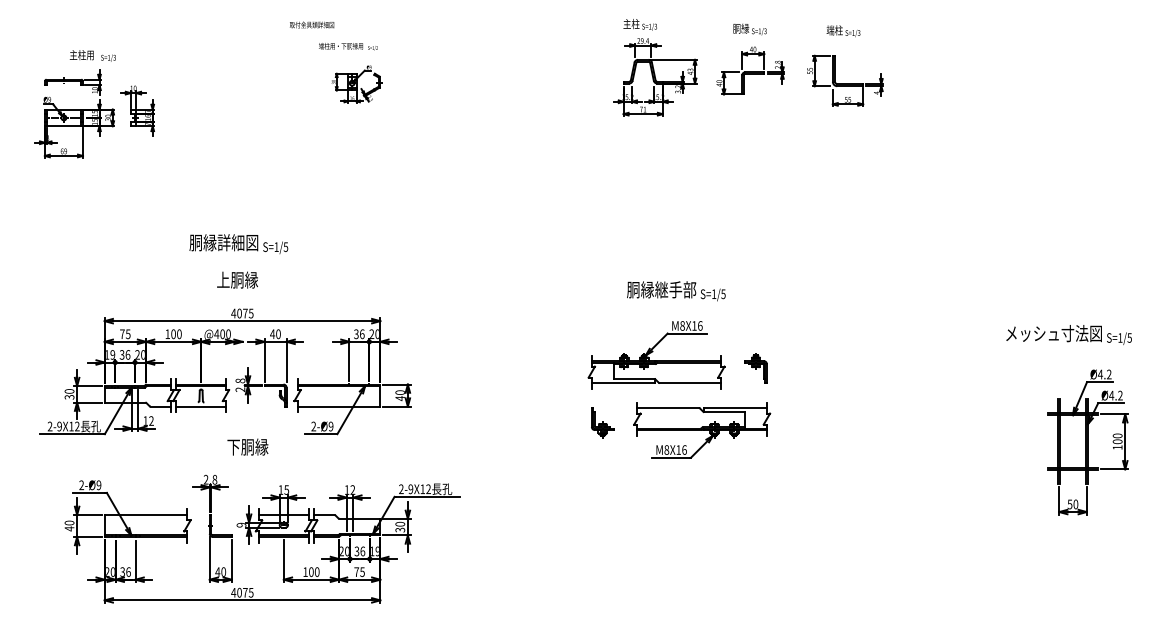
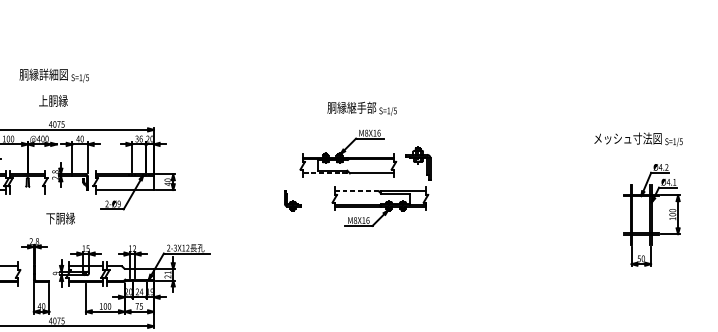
part: (755, 368) -> (417, 163), size x1.6
line: (623, 383) -> (325, 173), solid -> dashed
text: (1120, 395) -> (674, 182), Ø4.2 -> Ø4.1
line: (200, 406) -> (27, 189), removed
line: (668, 408) -> (356, 191), solid -> dashed
part: (602, 422) -> (292, 201), moved
text: (410, 489) -> (175, 248), 2-9X12 -> 2-3X12
text: (400, 526) -> (168, 274), 30 -> 21
text: (359, 551) -> (139, 291), 36 -> 24

